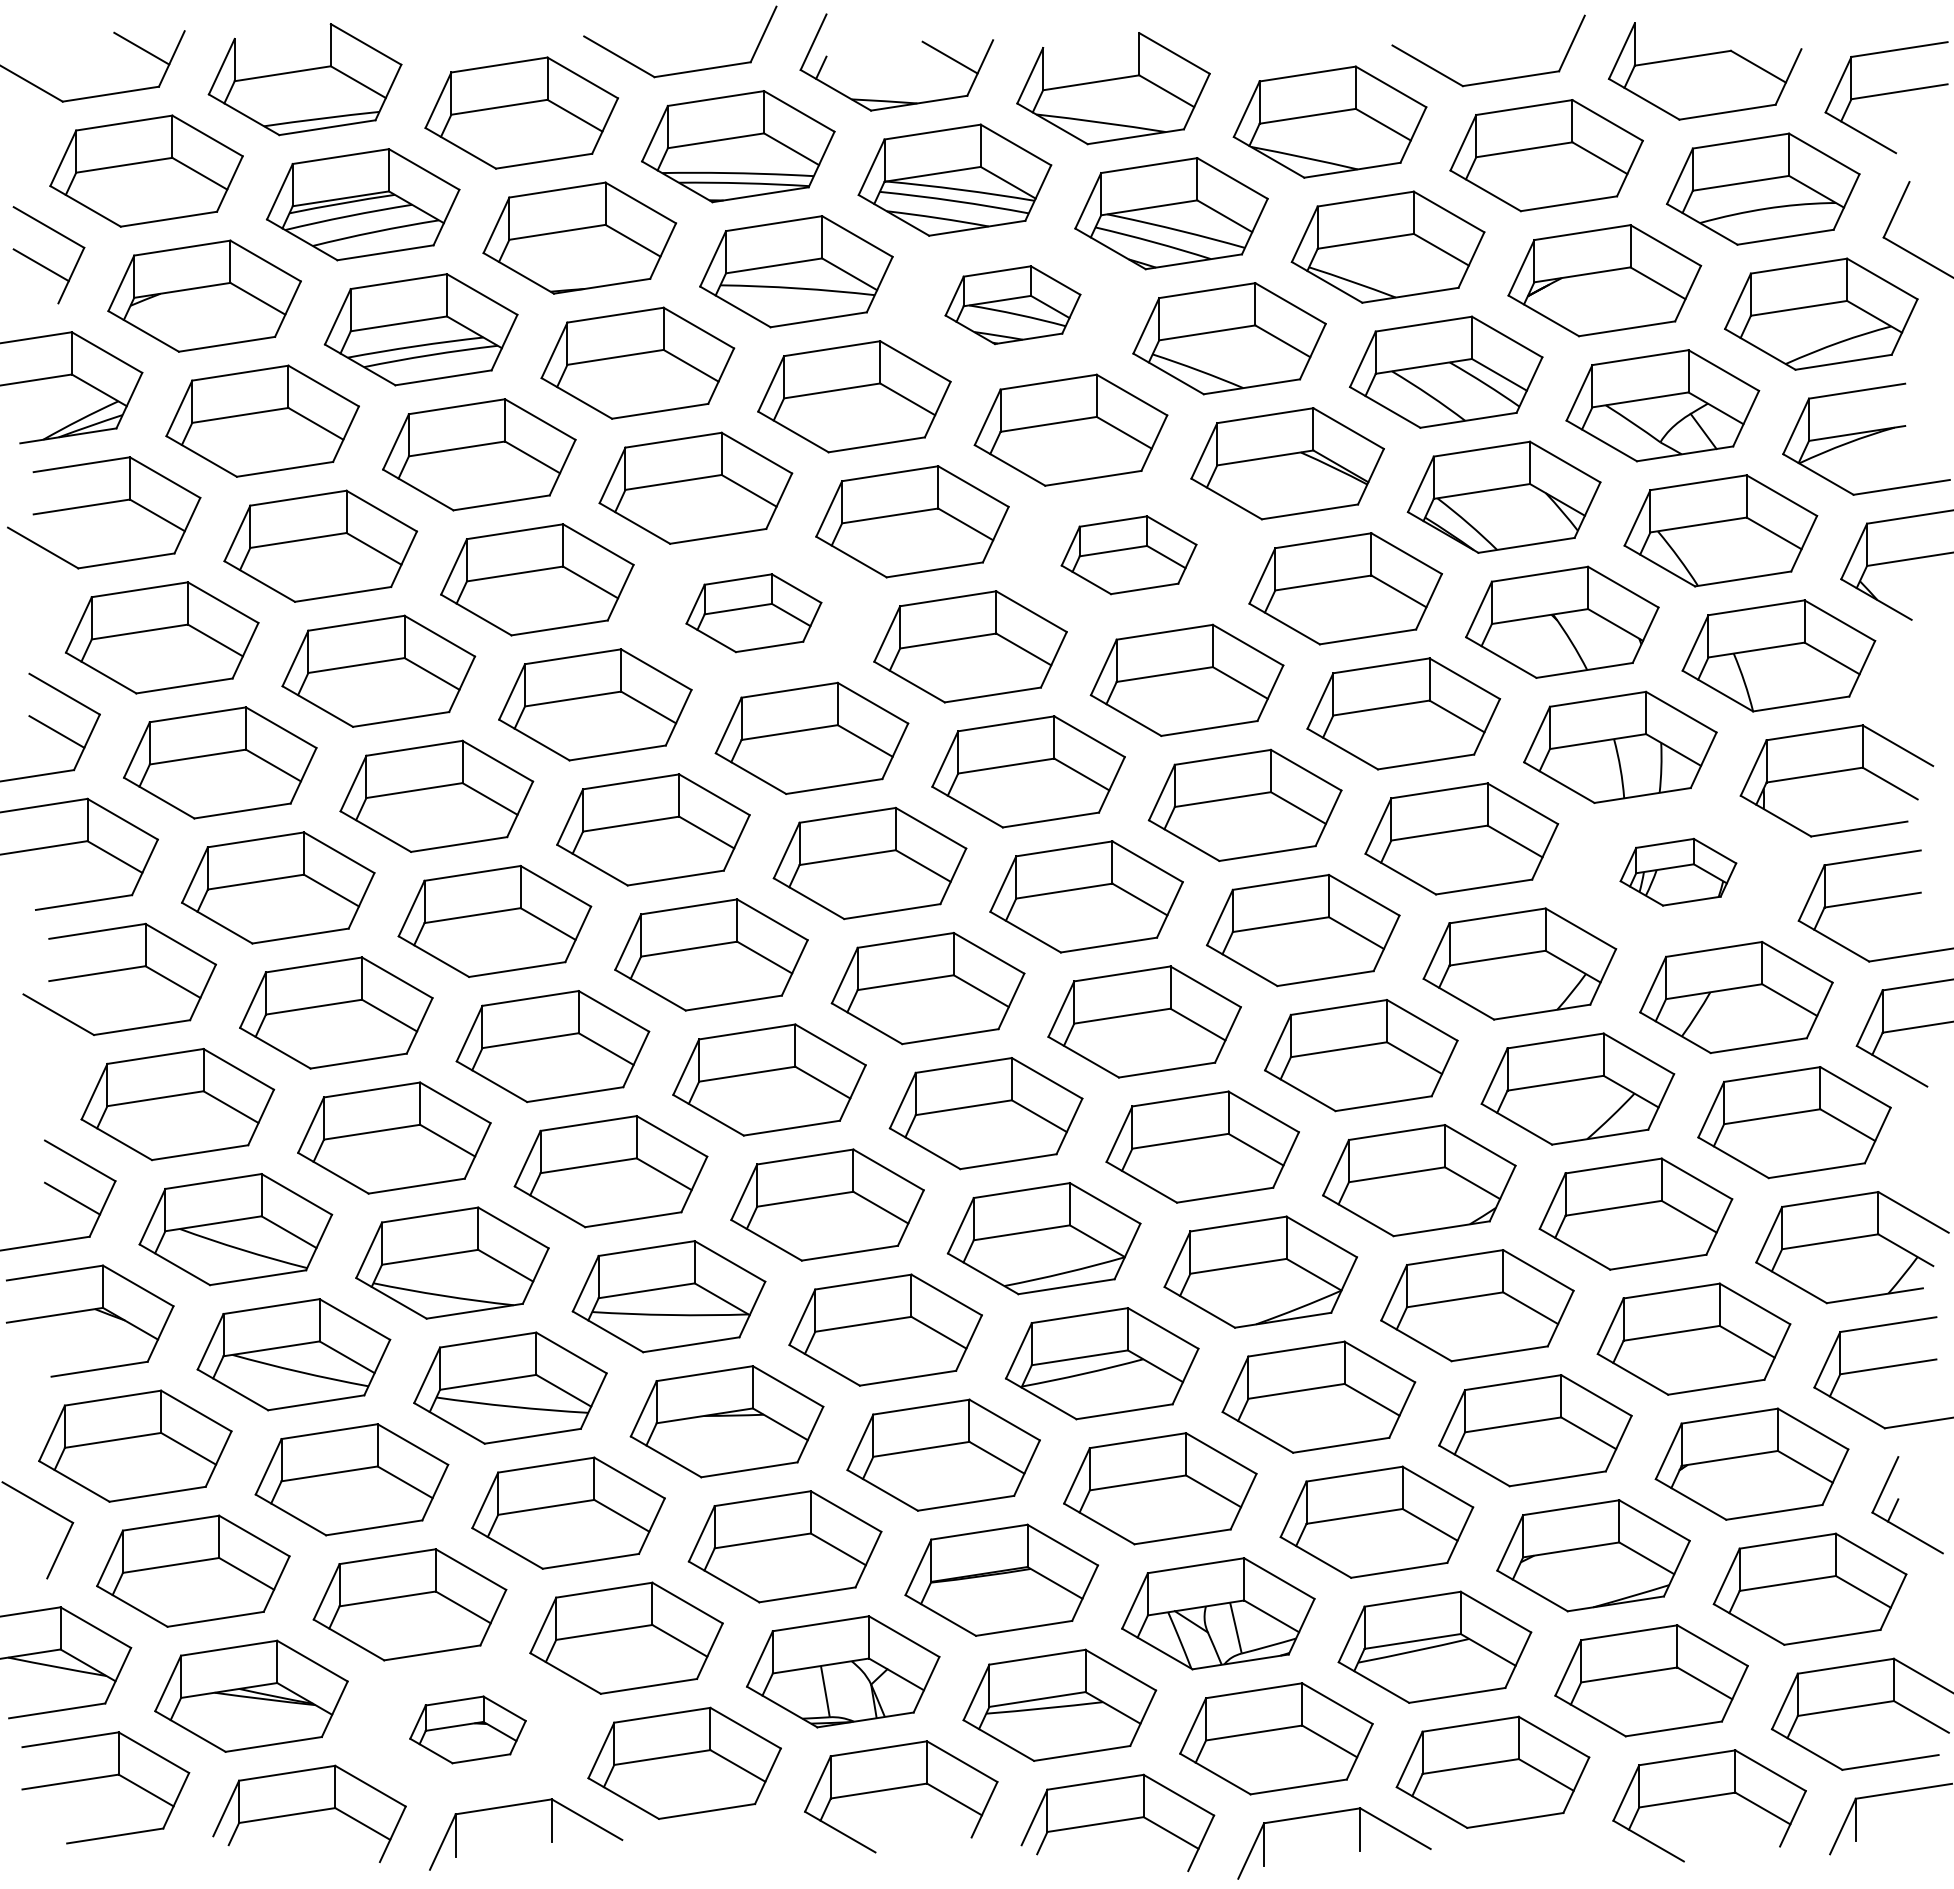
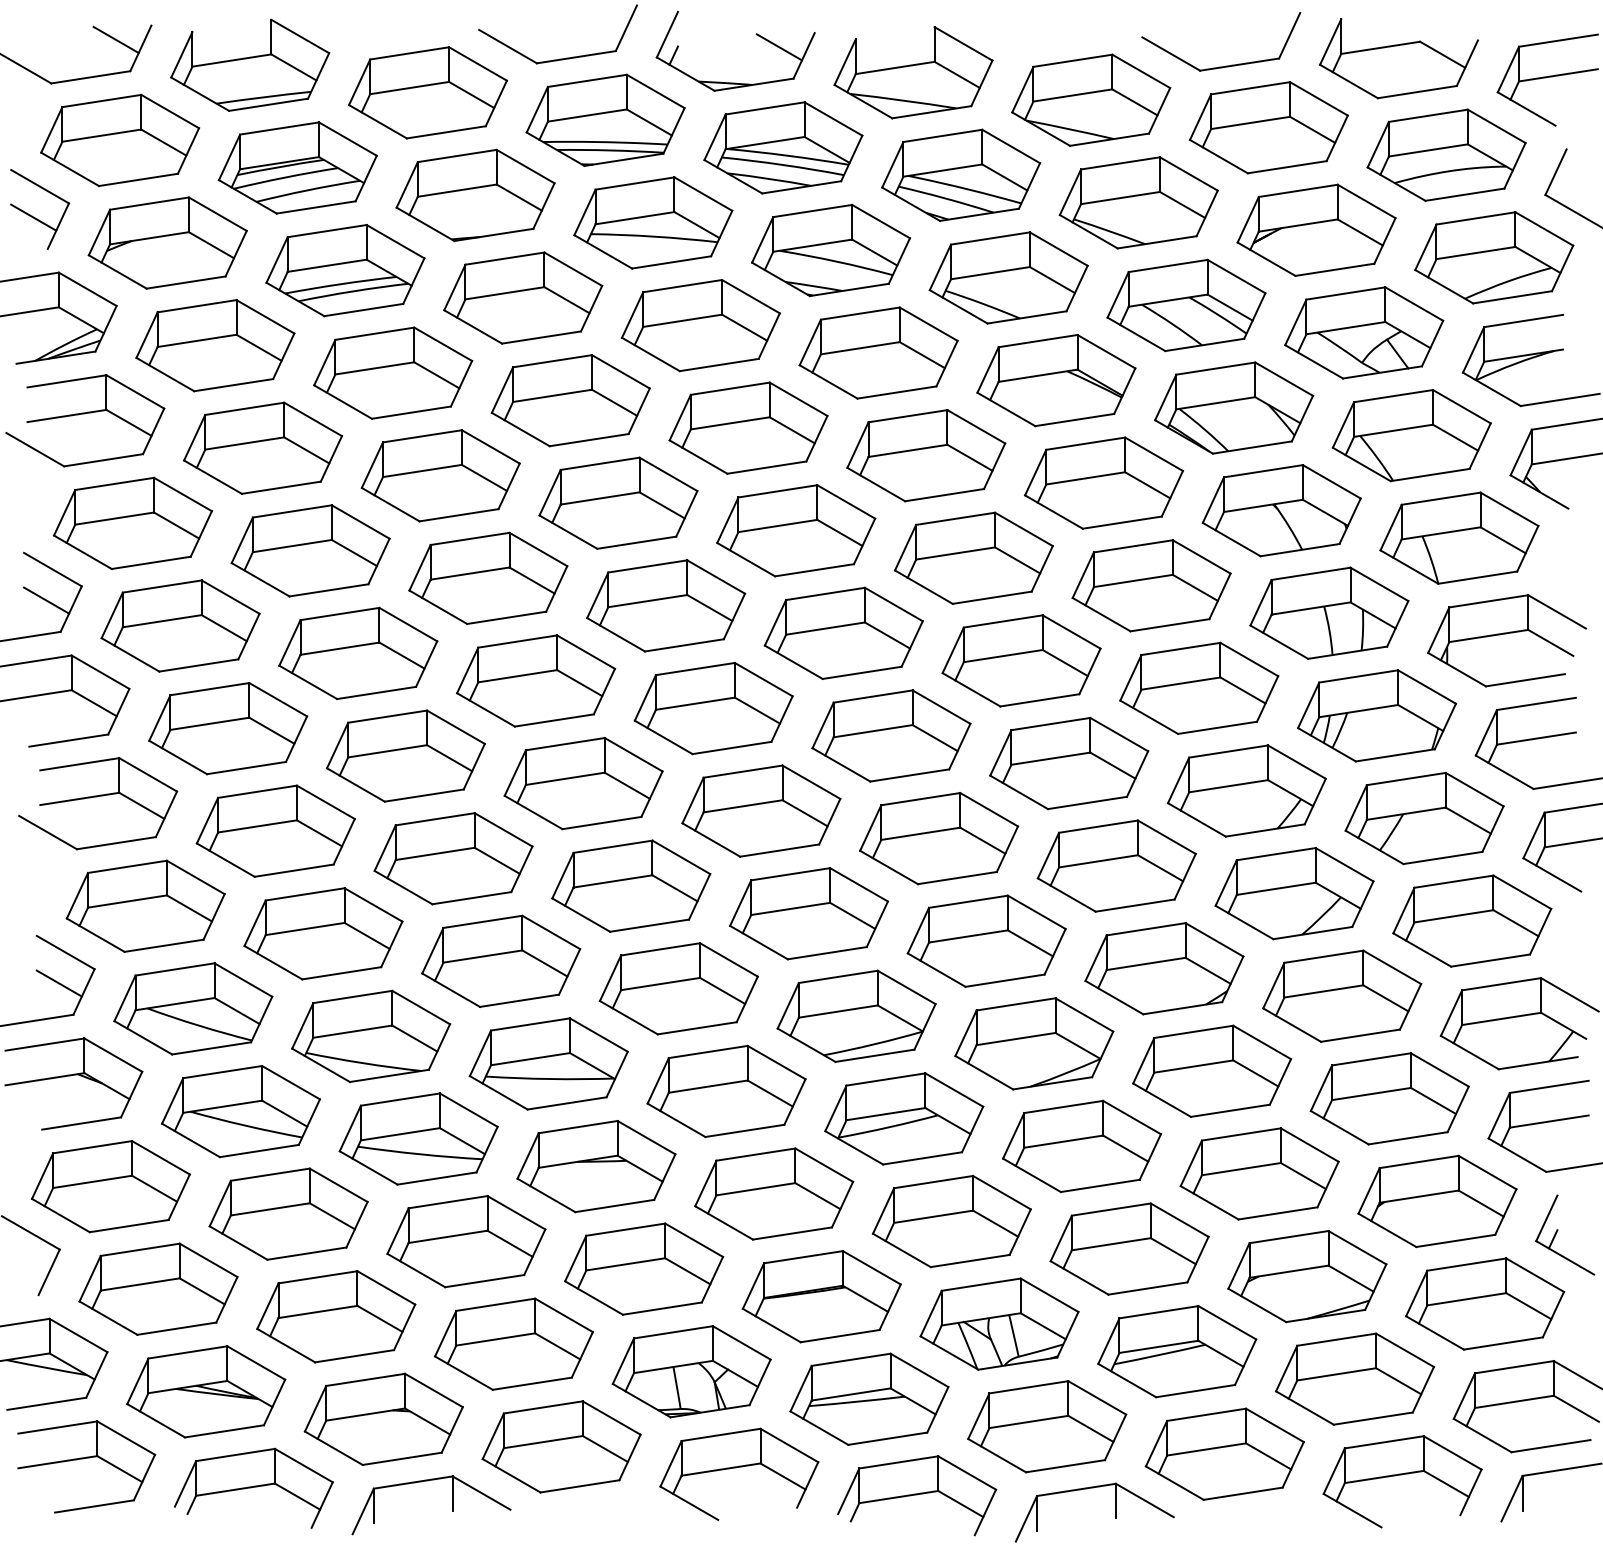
part: (1012, 304) -> (830, 249), size x1.43
part: (1128, 554) -> (925, 455), size x1.43
part: (753, 612) -> (618, 502), size x1.43
part: (1678, 871) -> (1377, 715), size x1.67
part: (467, 1729) -> (383, 1419), size x1.67

